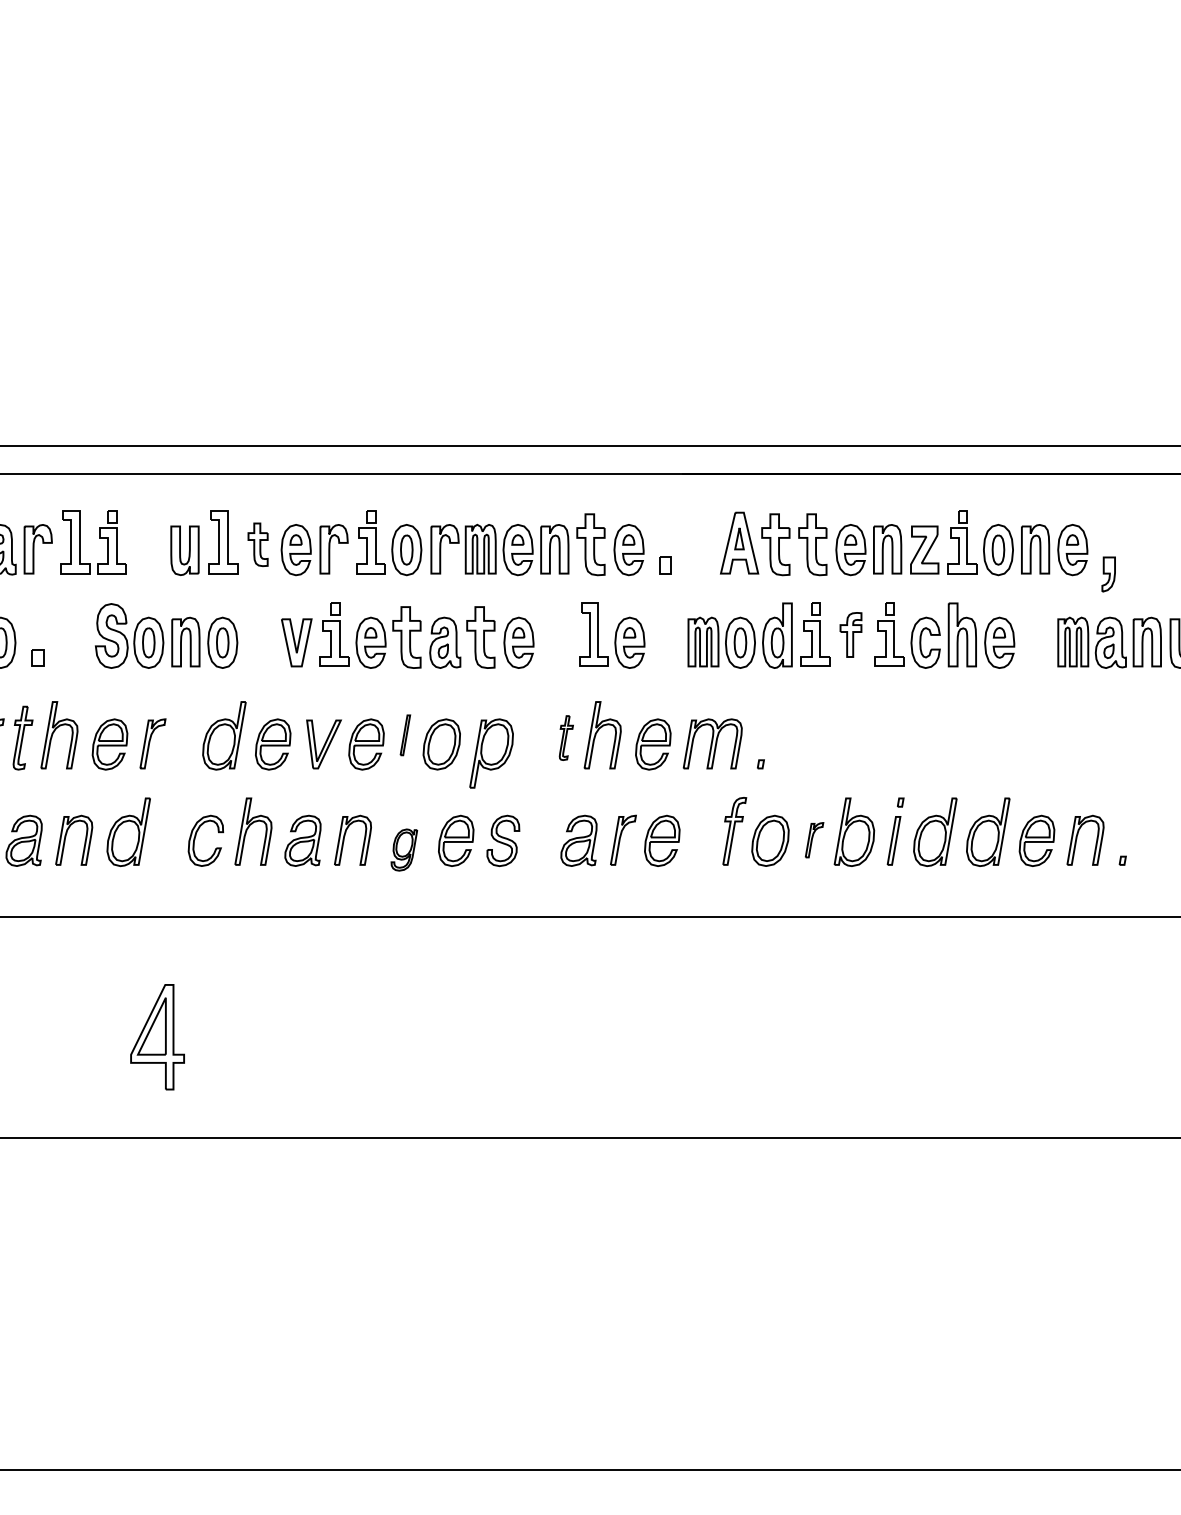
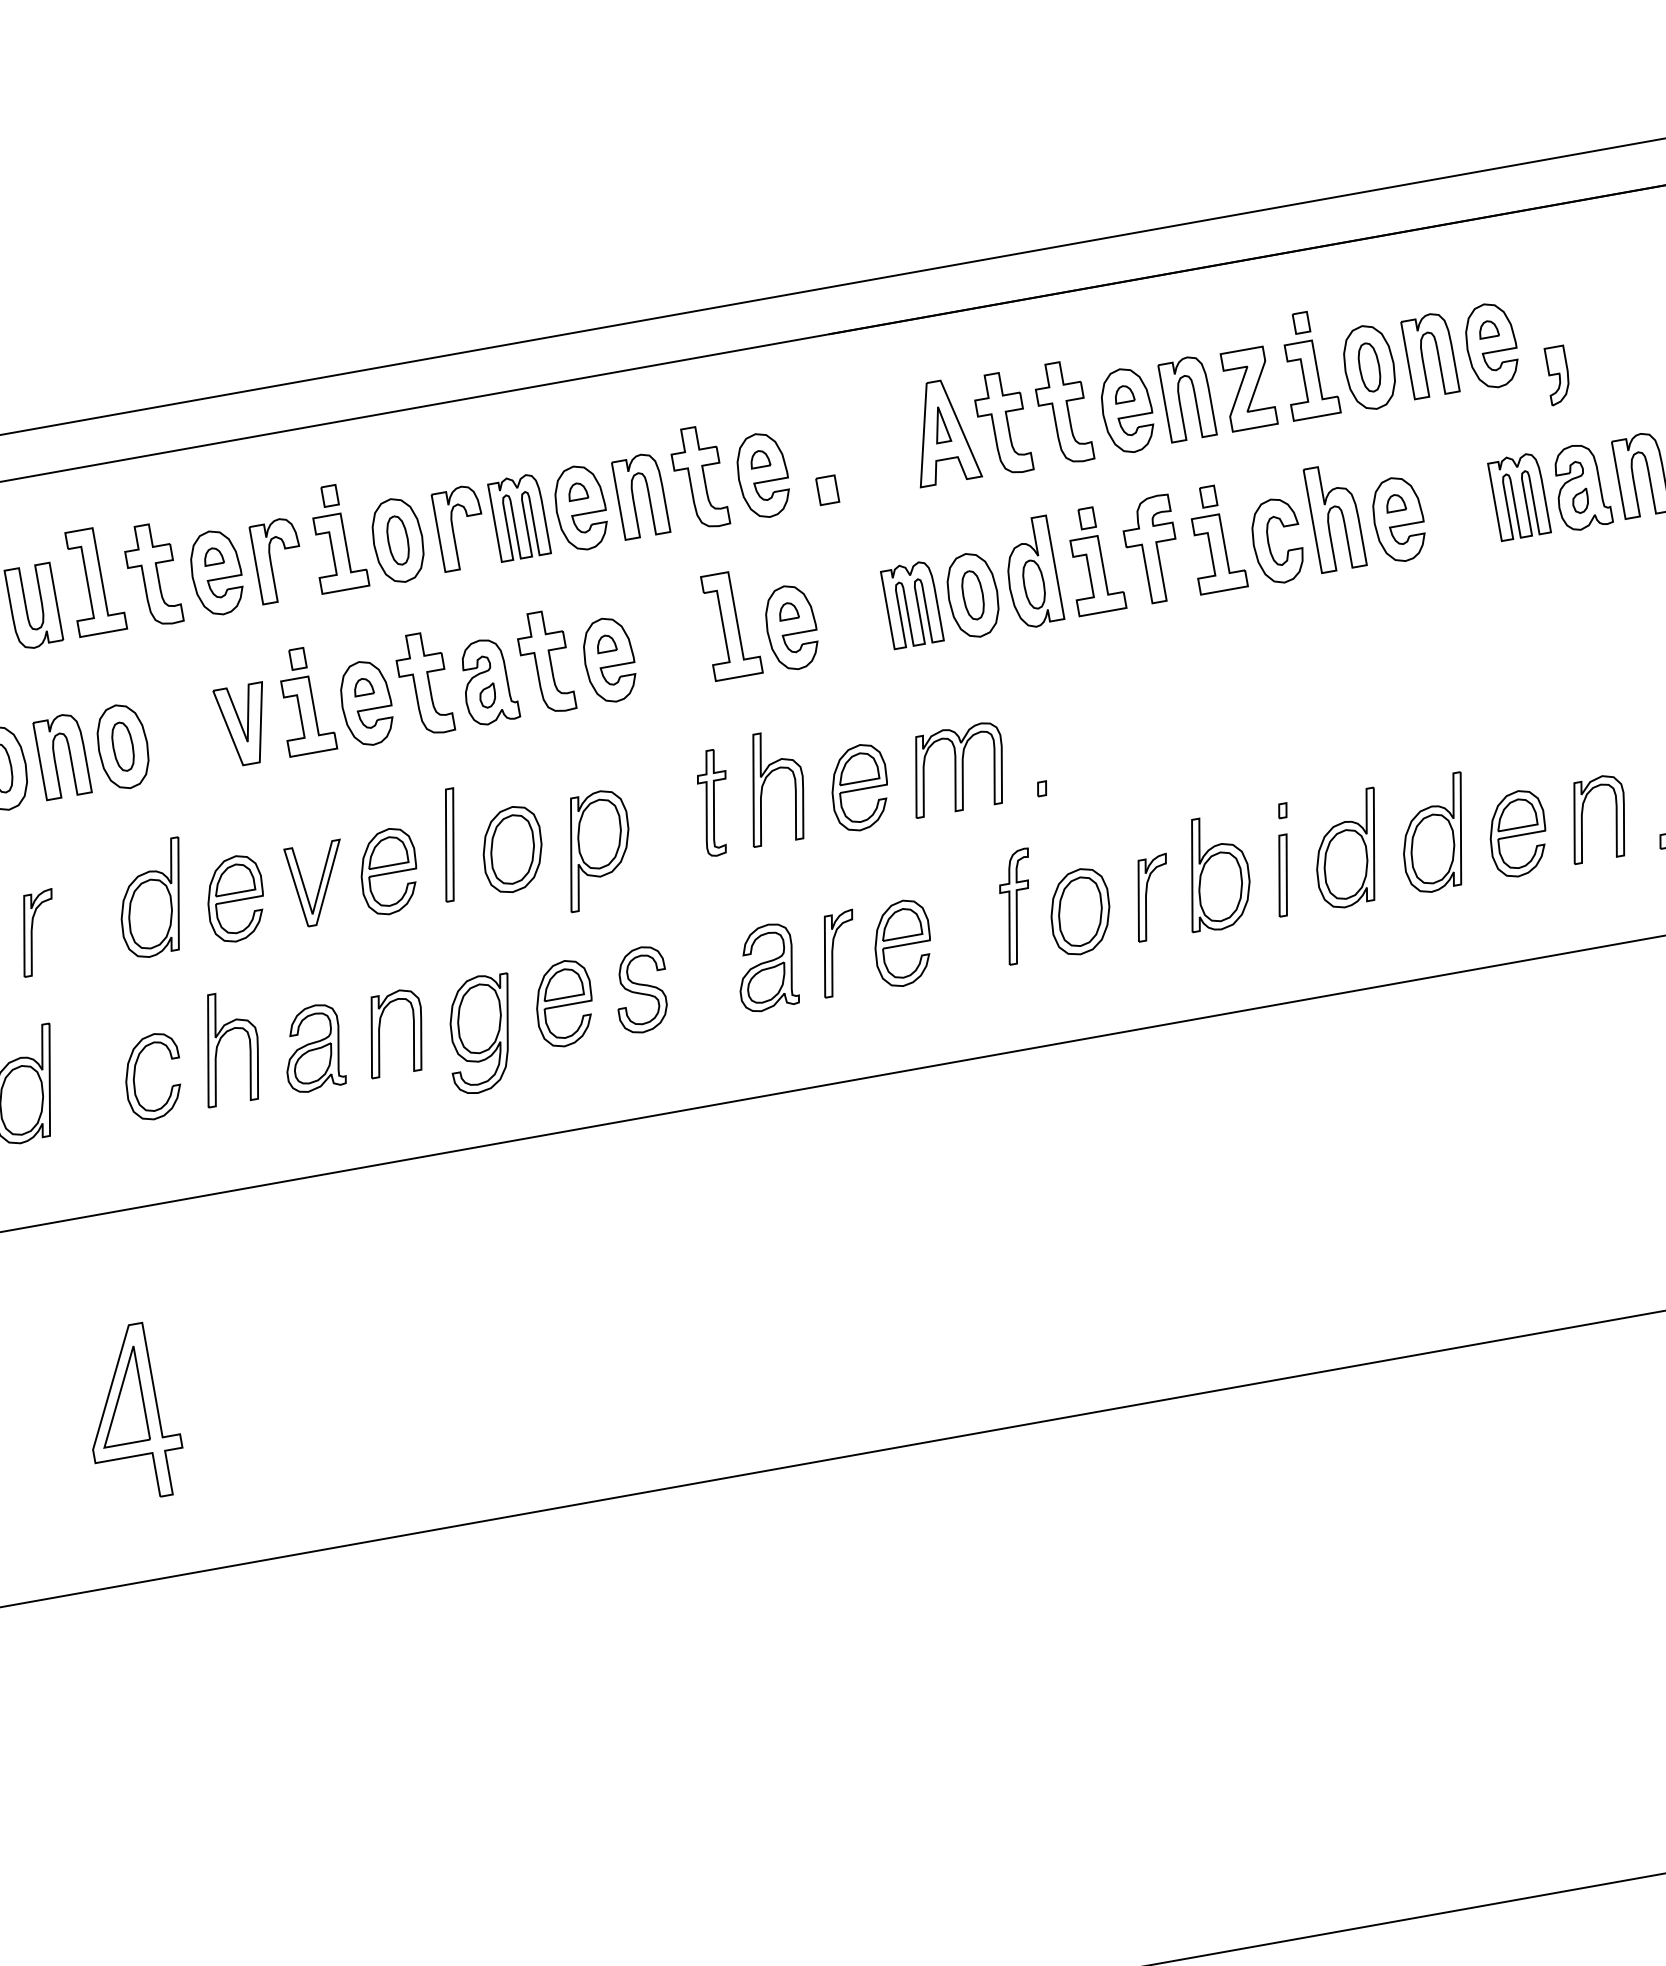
part: (257, 544) -> (151, 575), size x1.43
part: (850, 634) -> (1151, 549), size x1.43
part: (405, 735) -> (450, 845), size x1.67
part: (566, 737) -> (715, 801), size x1.43
part: (814, 839) -> (1152, 896), size x1.43
part: (404, 849) -> (481, 1032), size x1.67

